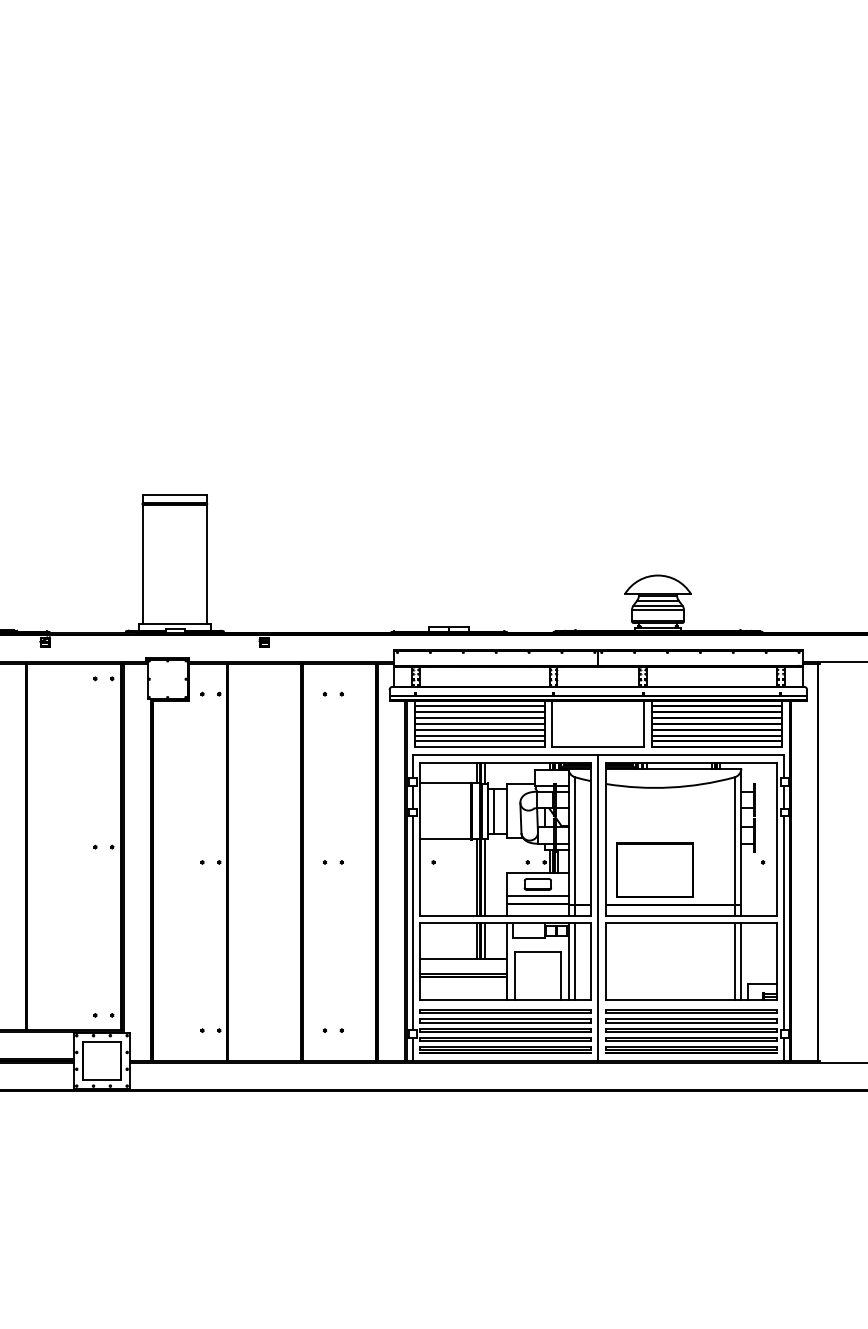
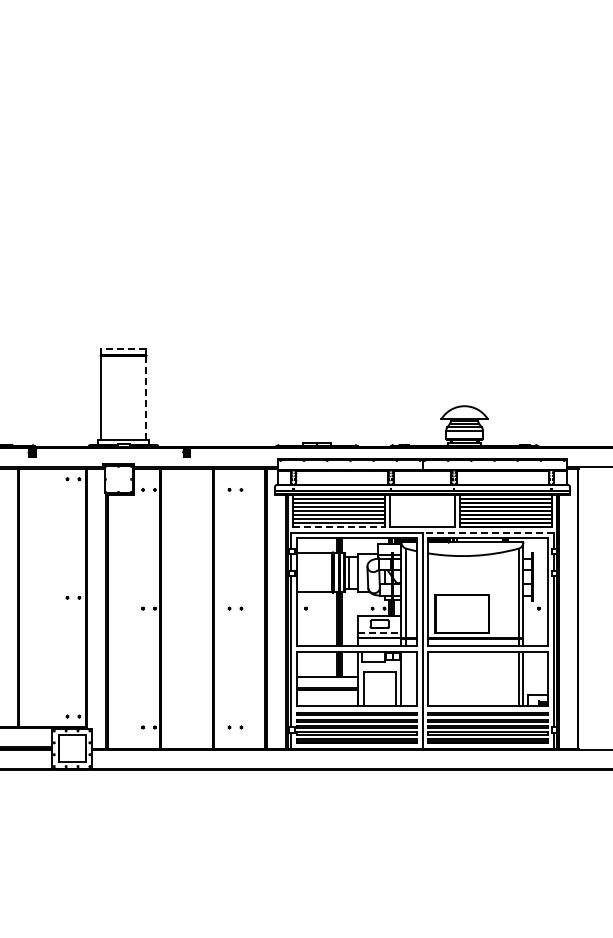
line: (174, 495) -> (123, 349), solid -> dashed
line: (207, 564) -> (146, 398), solid -> dashed
line: (479, 747) -> (338, 527), solid -> dashed
line: (691, 754) -> (488, 532), solid -> dashed
line: (537, 896) -> (379, 632), solid -> dashed
line: (575, 961) -> (406, 678), removed

